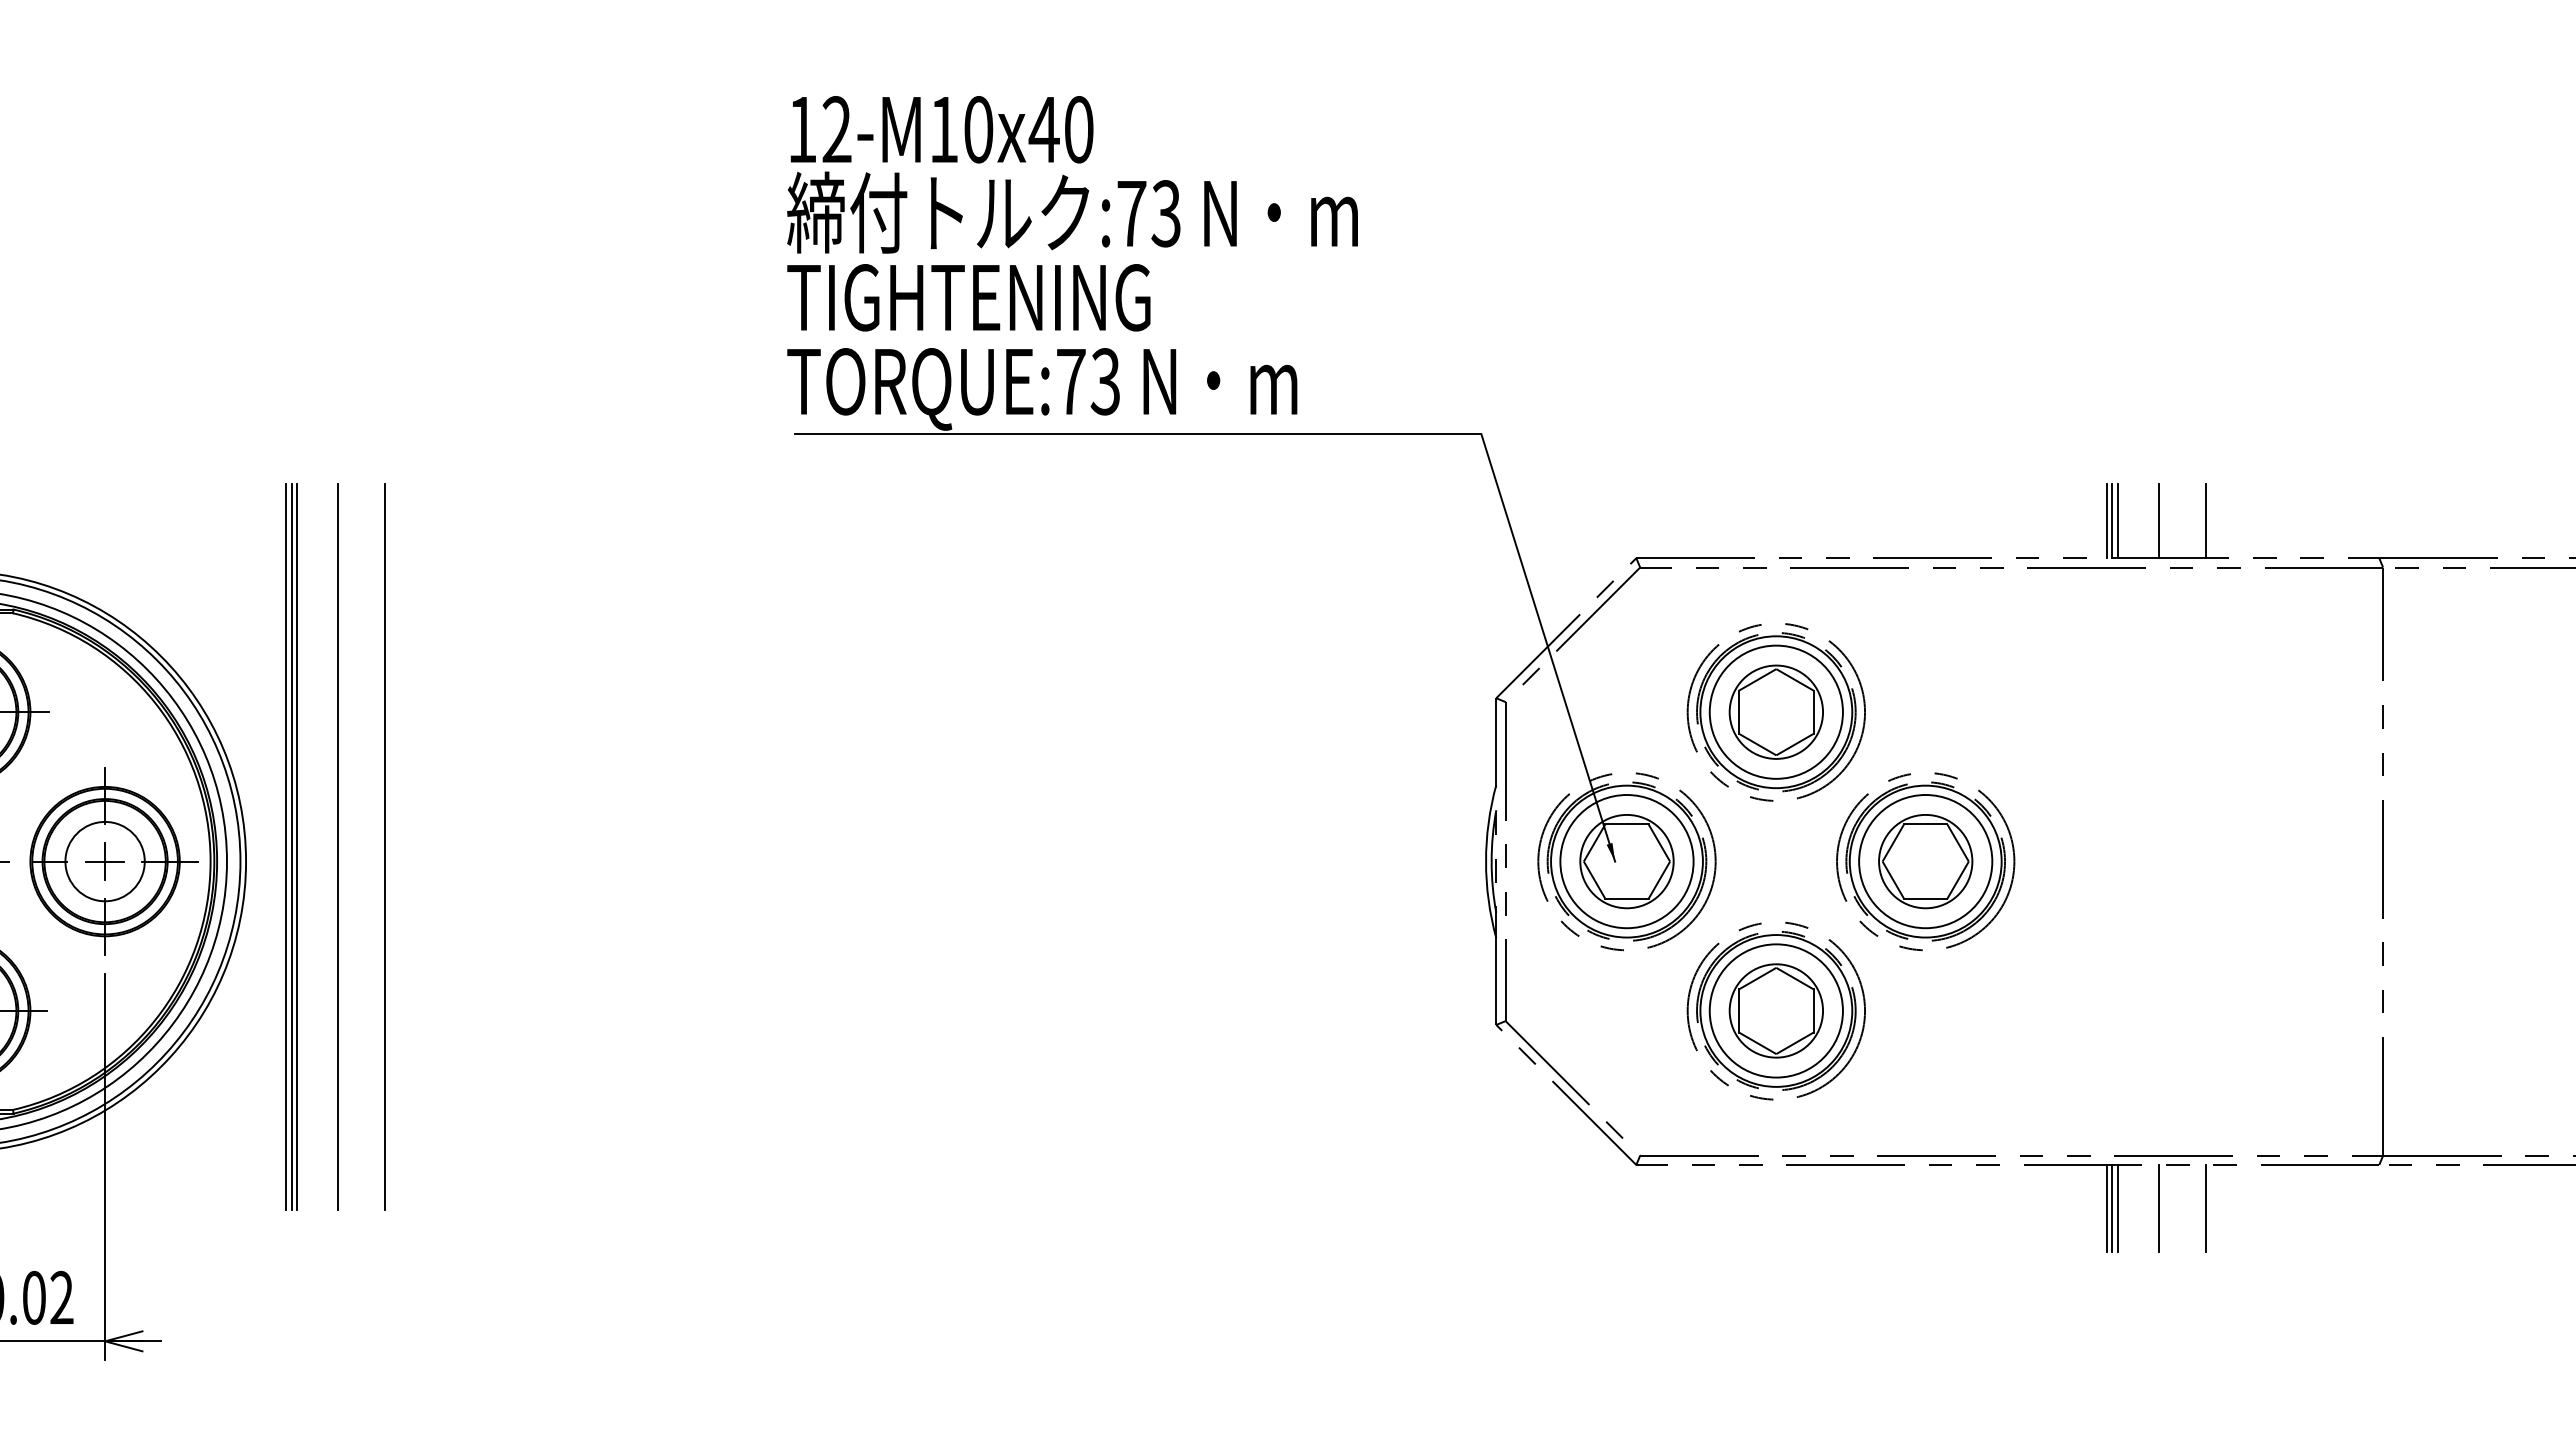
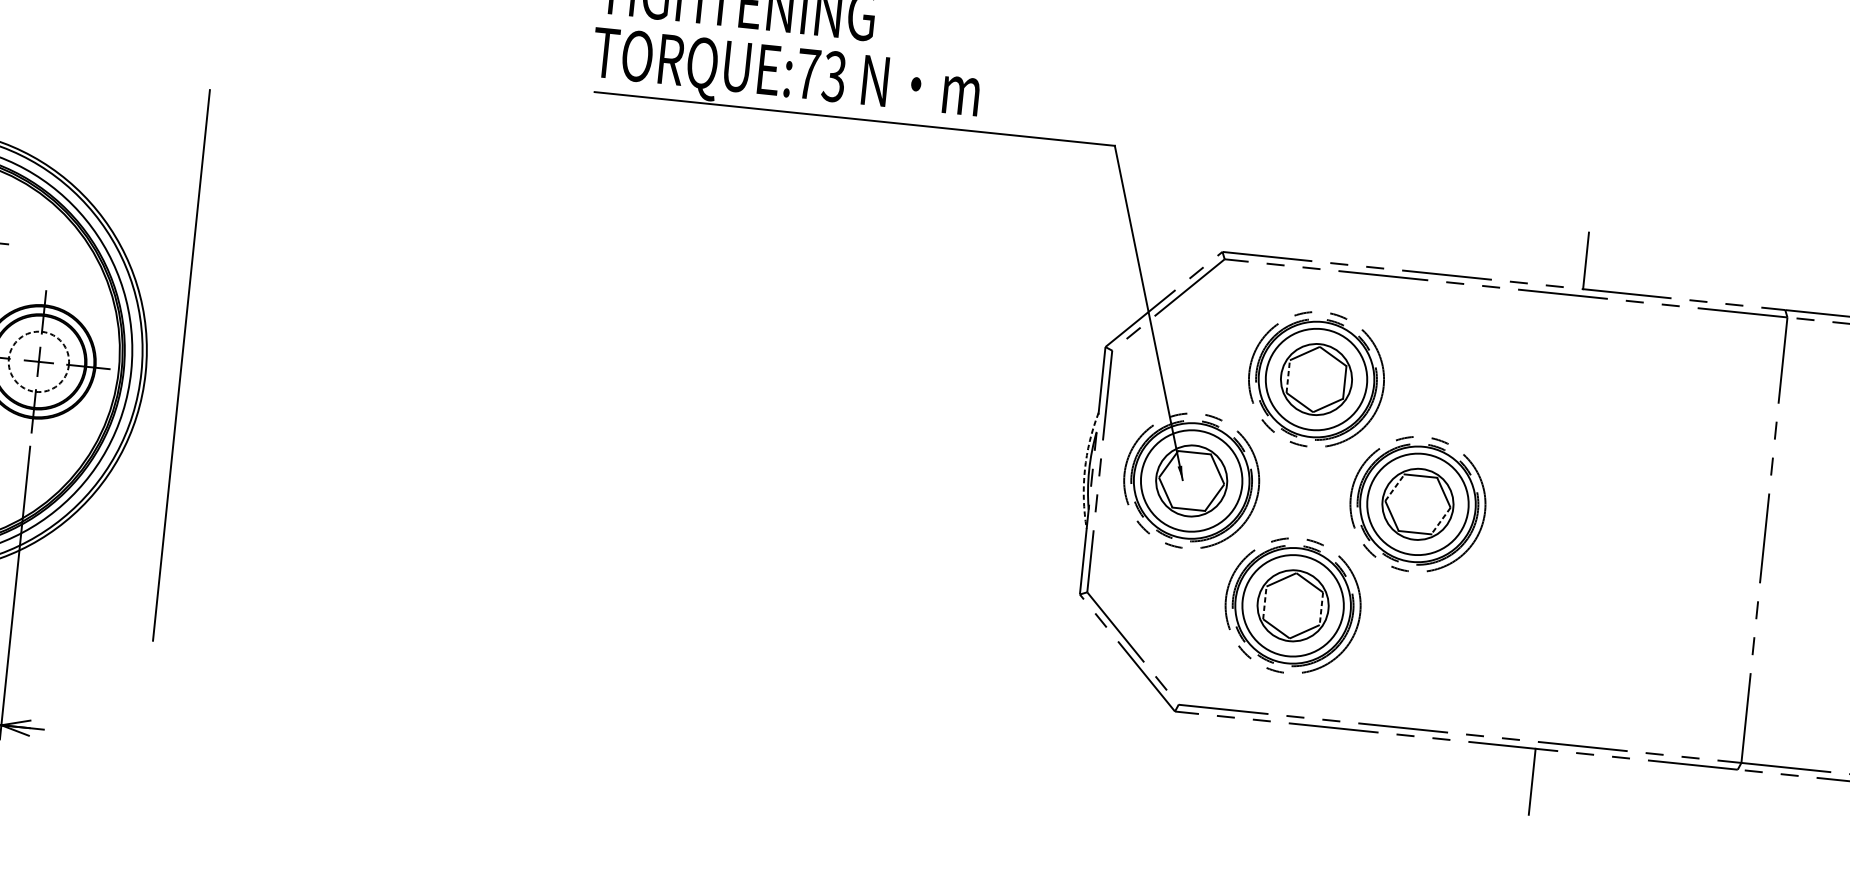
line: (2106, 520) -> (1581, 260), removed
line: (2118, 520) -> (1590, 261), removed
line: (2159, 520) -> (1621, 264), removed
line: (2205, 520) -> (1656, 267), removed
line: (1739, 712) -> (1288, 376), solid -> dashed
line: (1893, 842) -> (1395, 487), solid -> dashed
line: (286, 846) -> (177, 364), removed
line: (297, 846) -> (185, 365), removed
line: (338, 846) -> (216, 368), removed
line: (385, 846) -> (252, 372), removed
circle: (104, 861) -> (38, 361), solid -> dashed
arc: (1486, 861) -> (1085, 469), solid -> dashed
line: (1957, 880) -> (1440, 521), solid -> dashed
line: (1739, 1010) -> (1265, 602), solid -> dashed
line: (1813, 1010) -> (1321, 608), solid -> dashed
line: (2106, 1208) -> (1527, 781), removed
line: (2118, 1208) -> (1536, 782), removed
line: (2159, 1208) -> (1567, 785), removed
line: (2205, 1208) -> (1602, 789), removed

